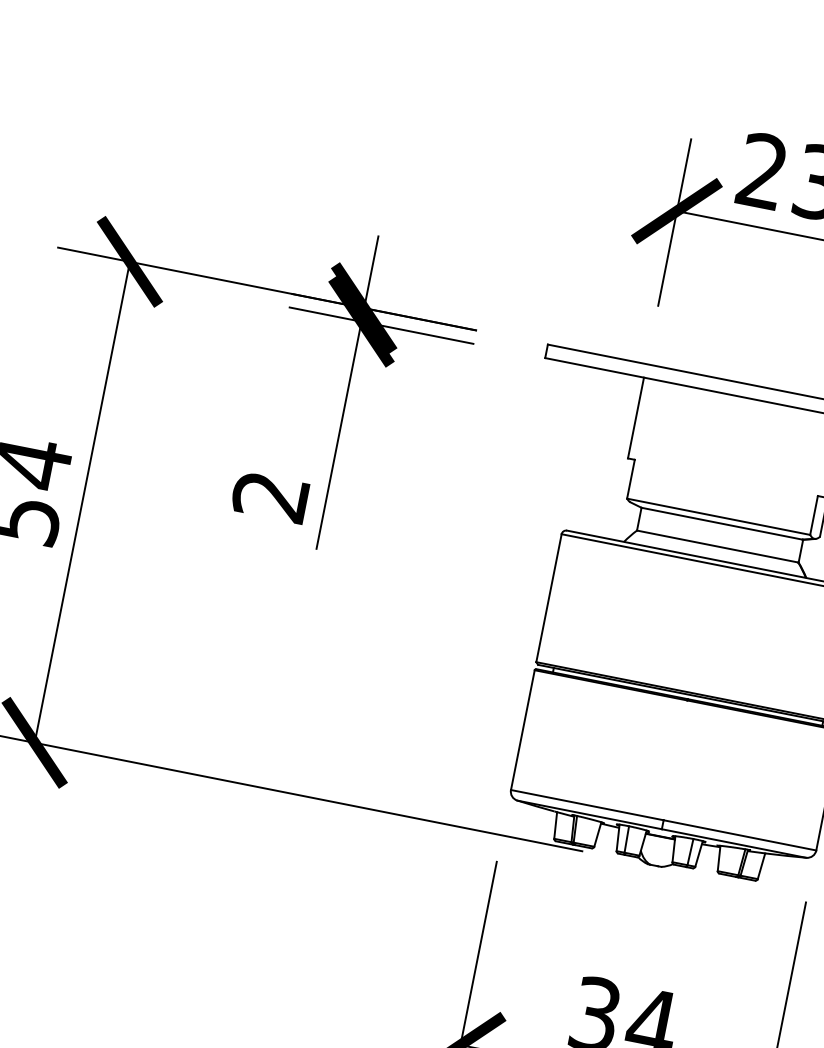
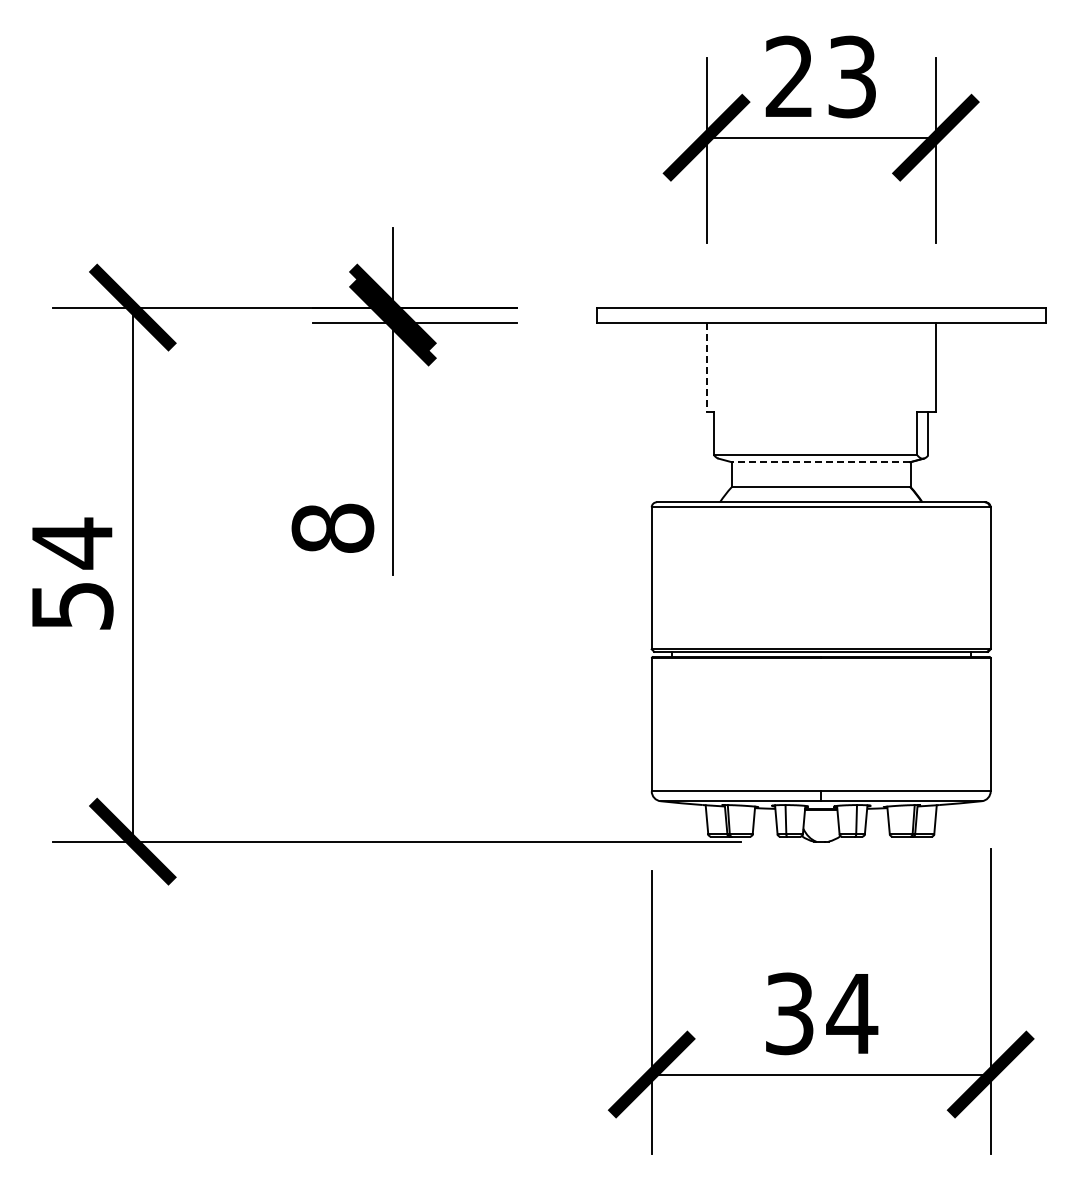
line: (635, 418) -> (706, 367), solid -> dashed
text: (270, 495) -> (332, 527), 2 -> 8
line: (721, 523) -> (820, 462), solid -> dashed

